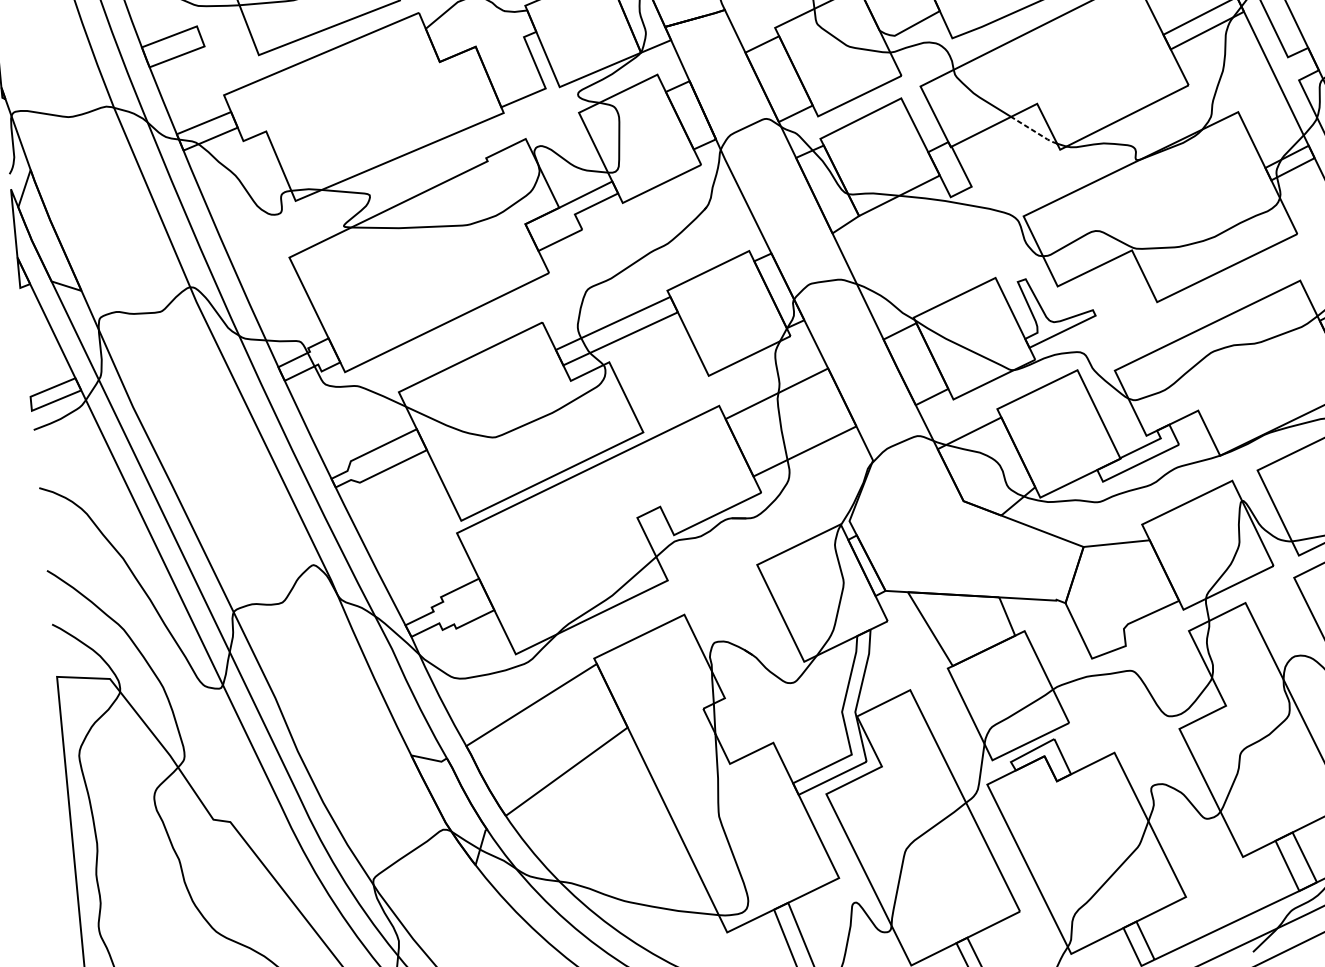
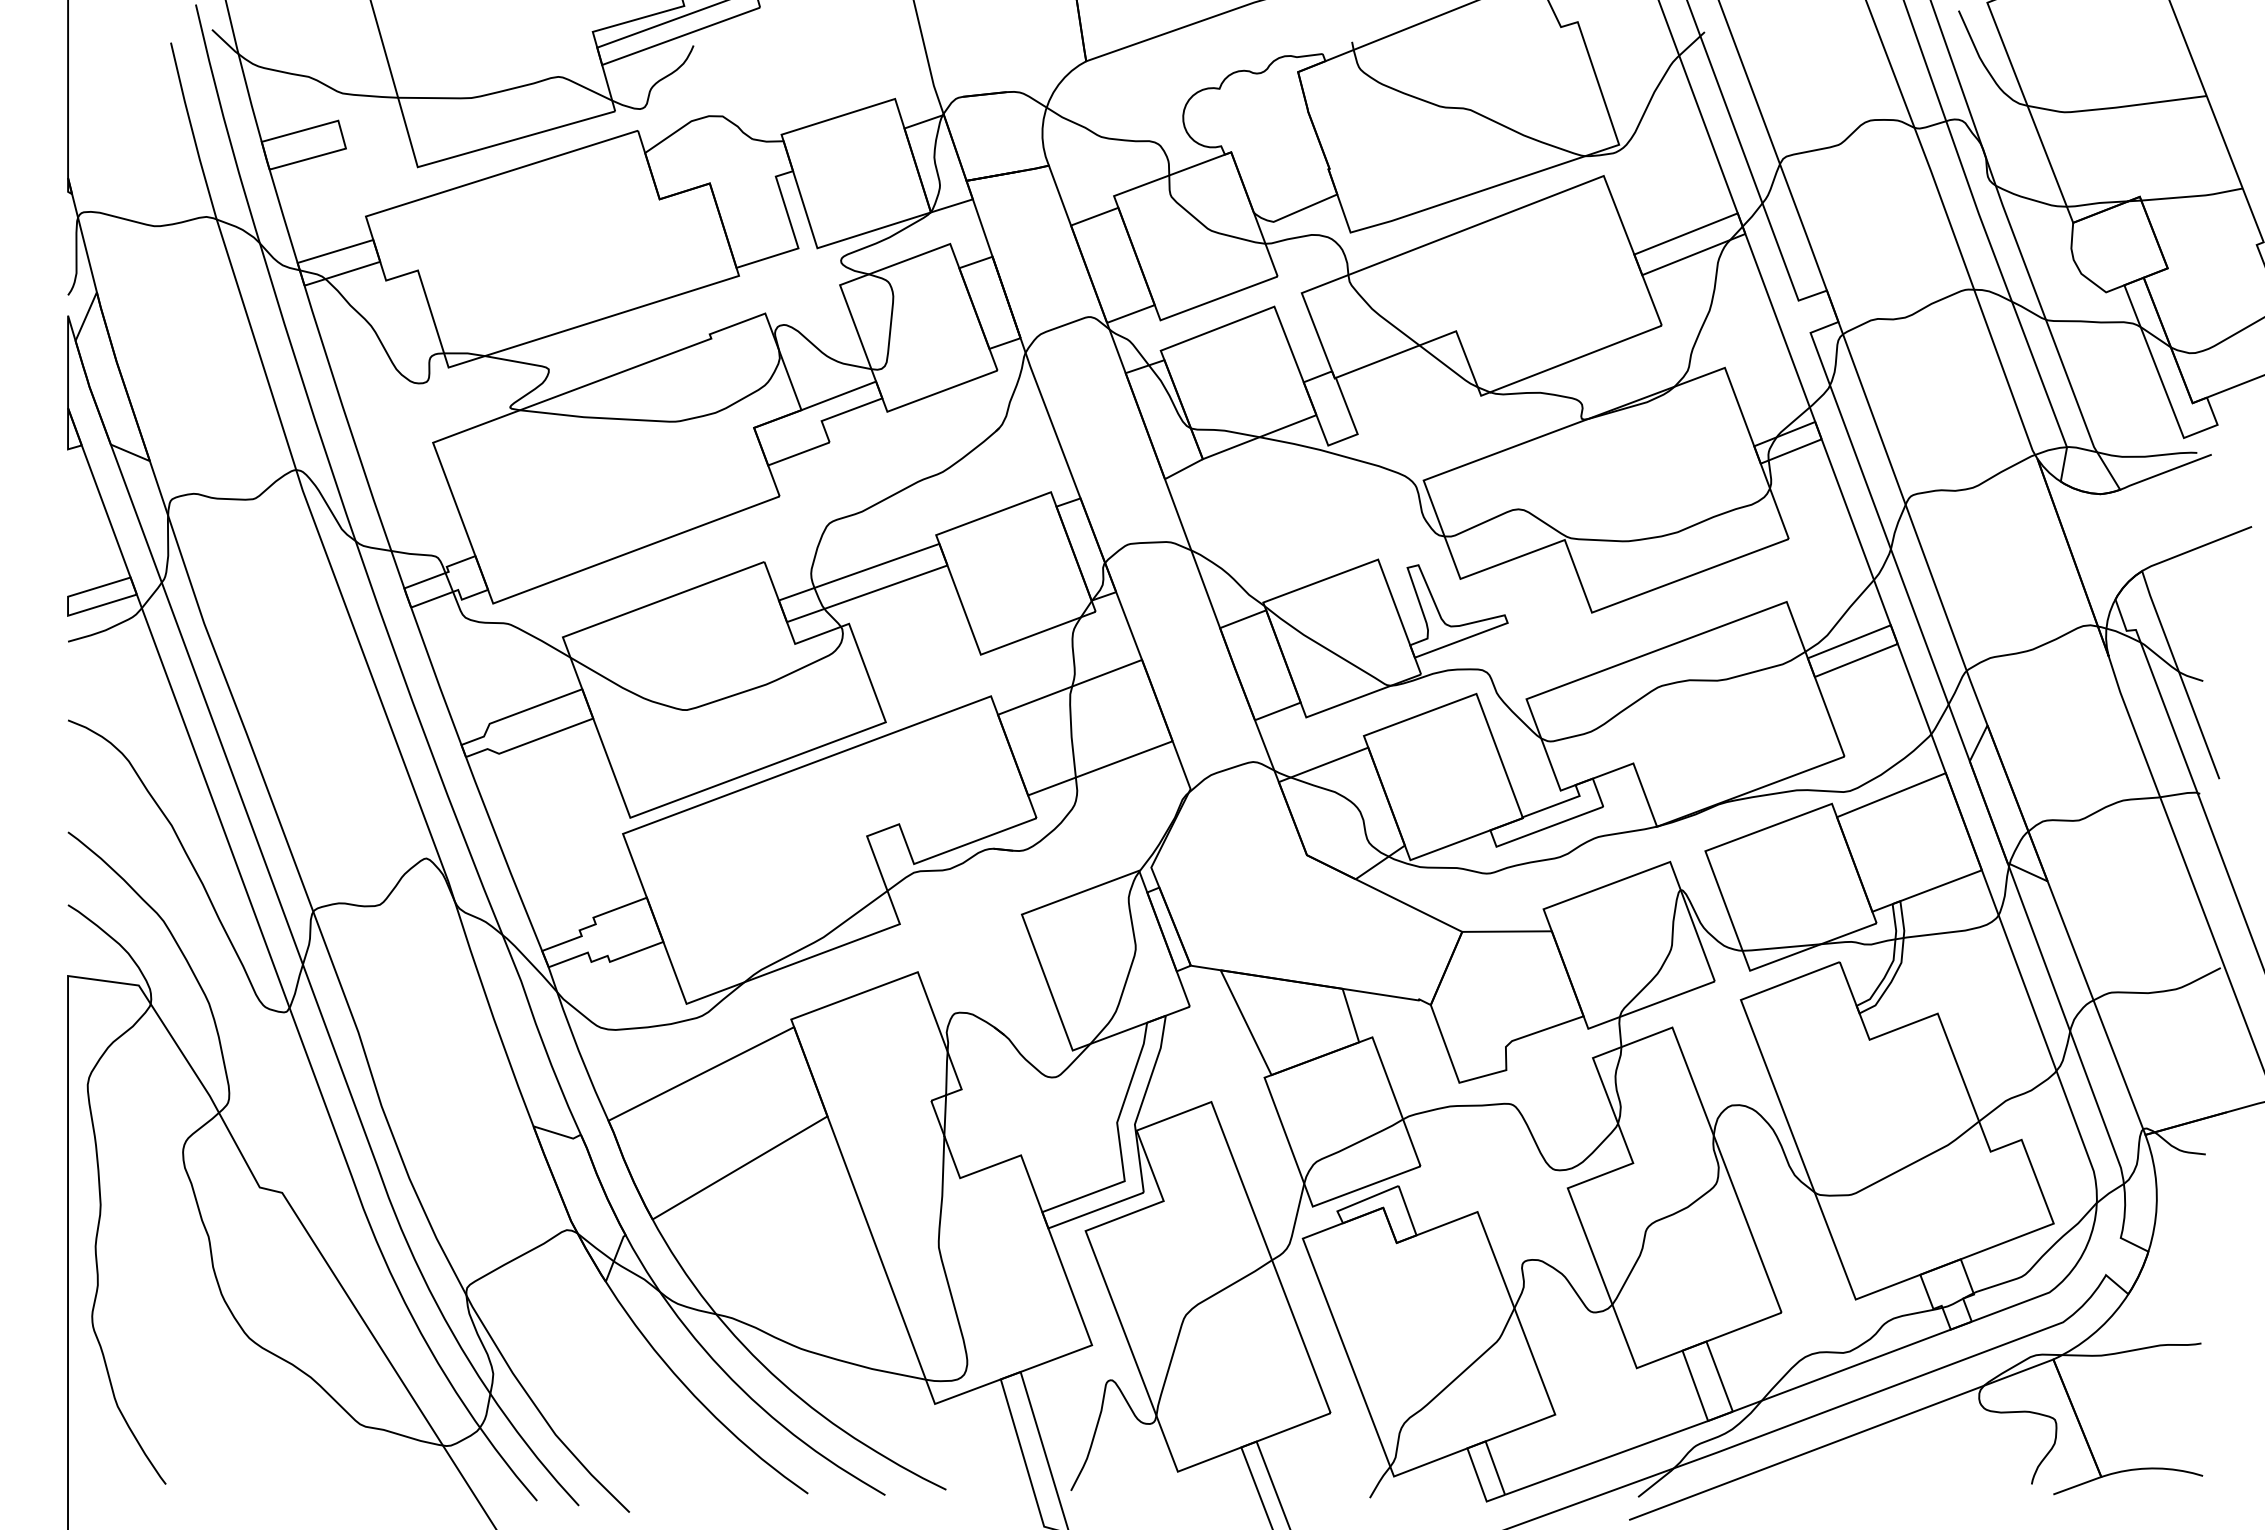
line: (1034, 131) -> (1449, 368), dashed -> solid

